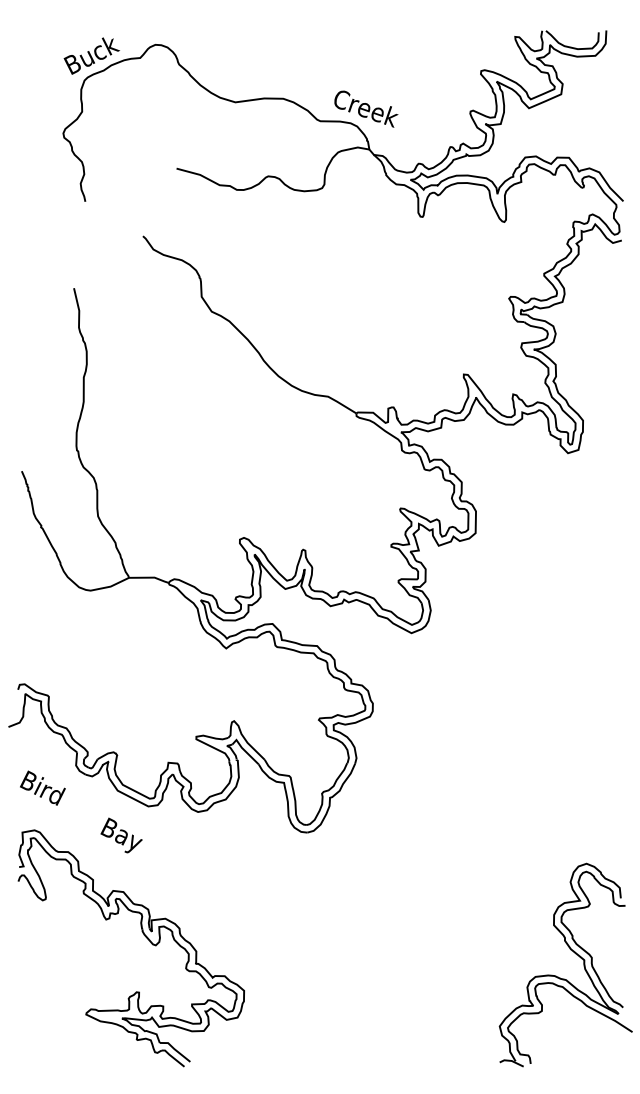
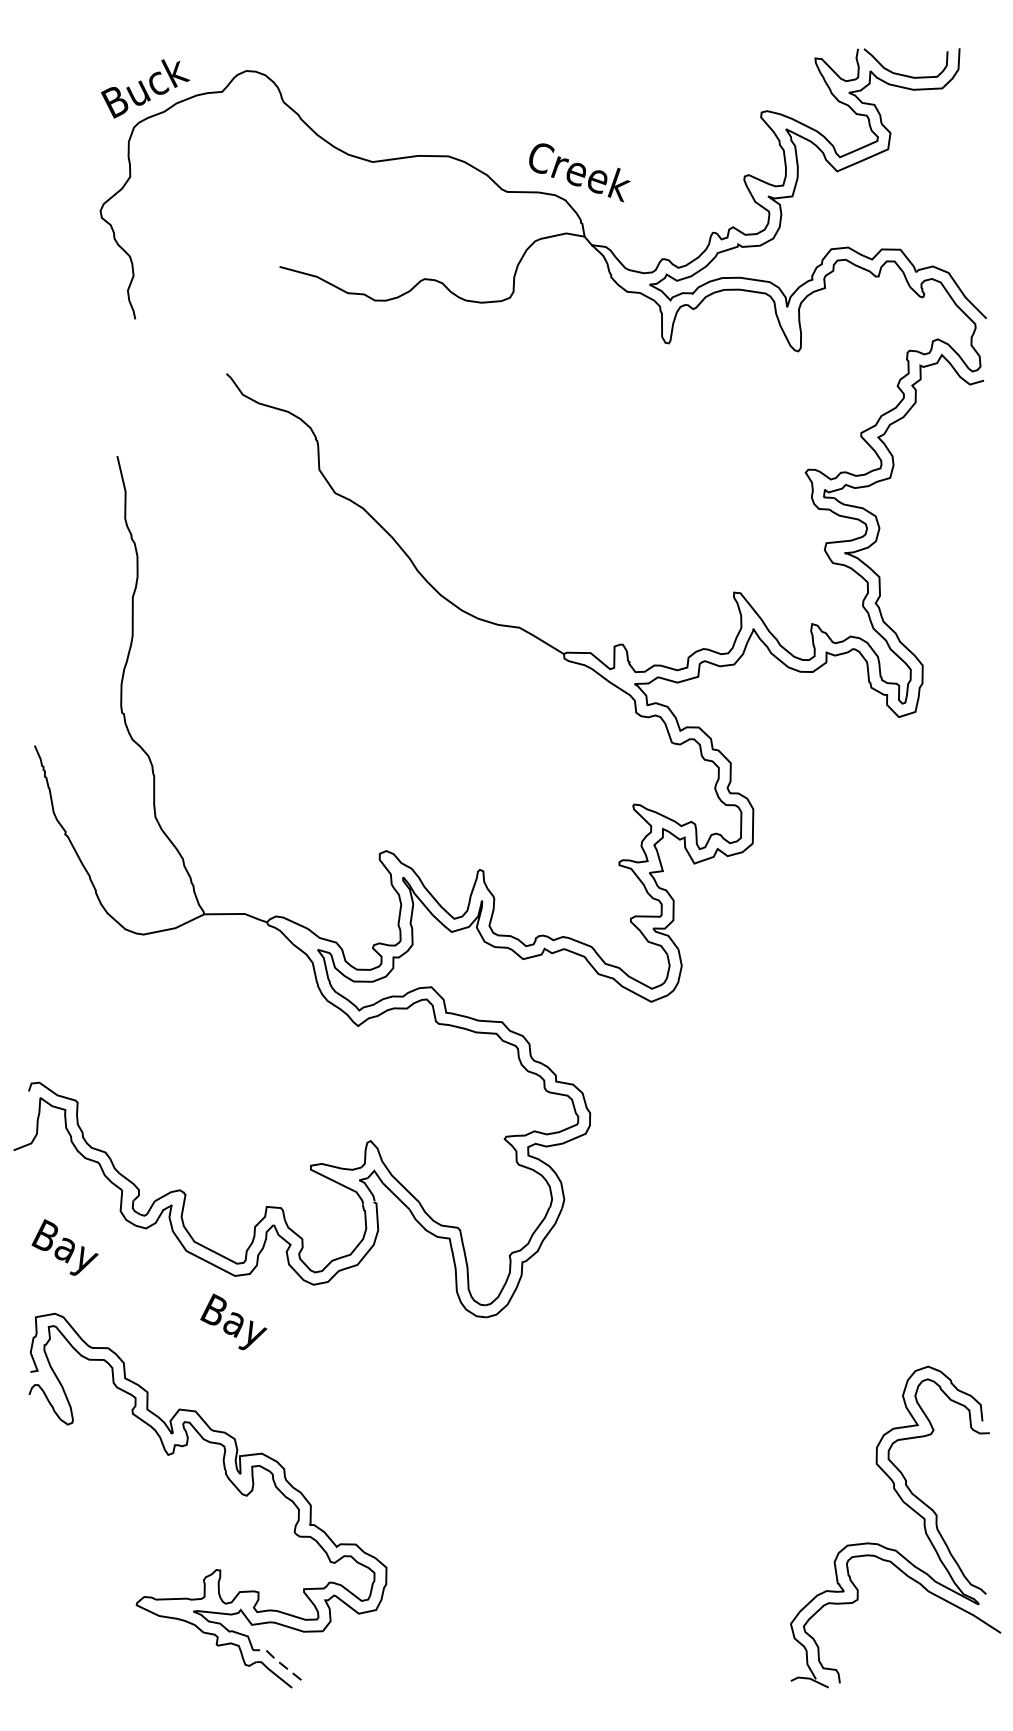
text: (49, 791) -> (78, 1252), Bird -> Bay
text: (121, 835) -> (233, 1321), moved
line: (174, 1049) -> (276, 1660), solid -> dashed

